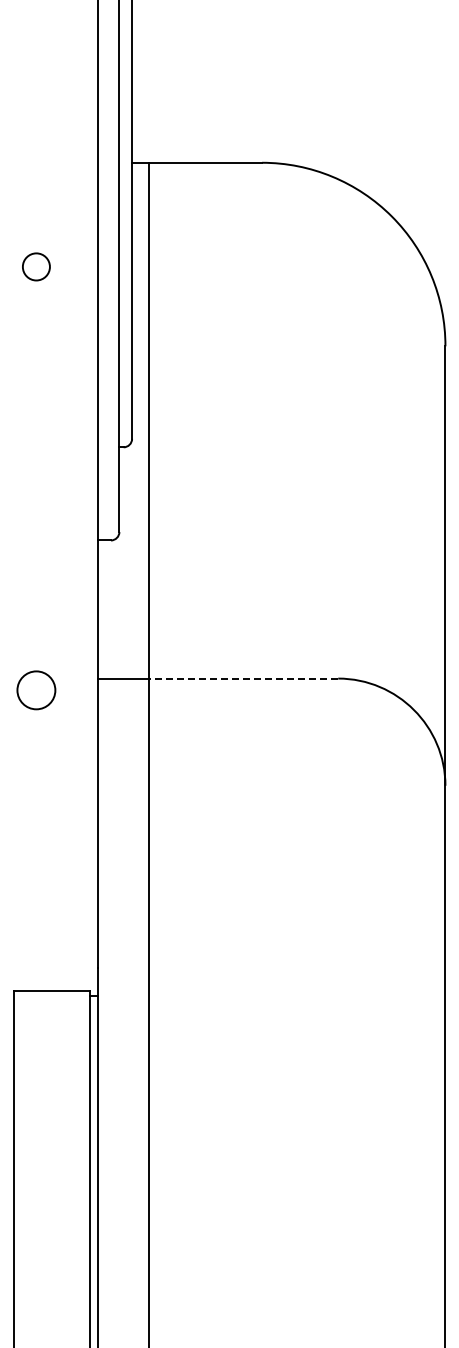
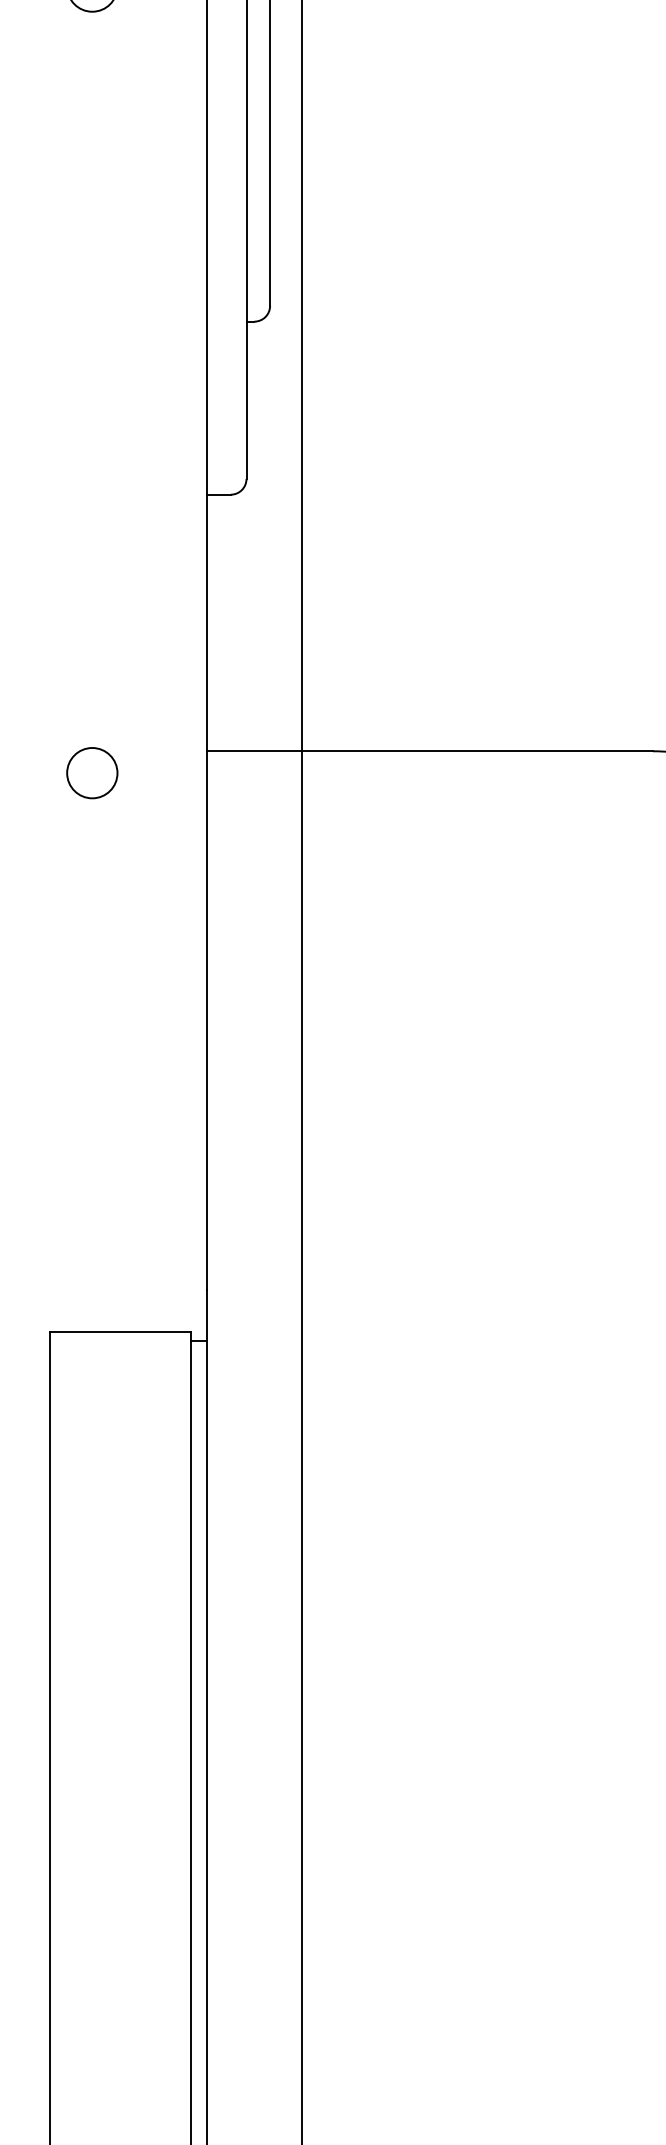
line: (243, 678) -> (477, 751), dashed -> solid
circle: (35, 689) -> (90, 771), size x0.71

